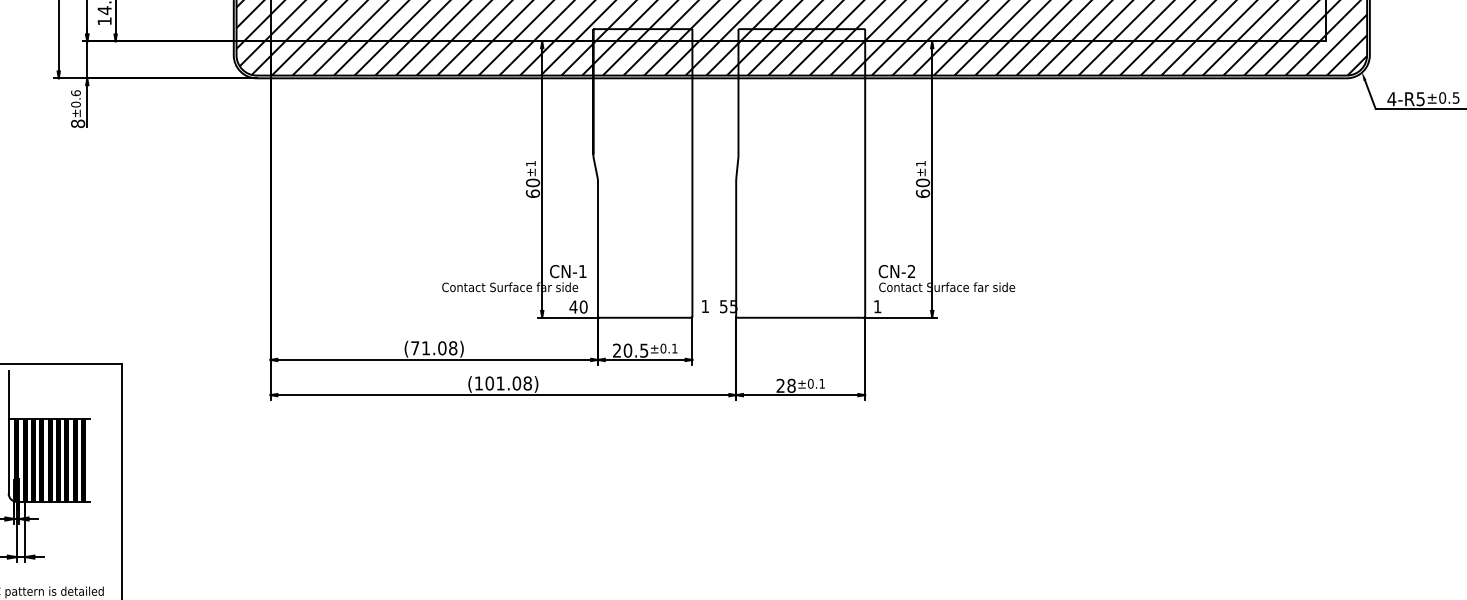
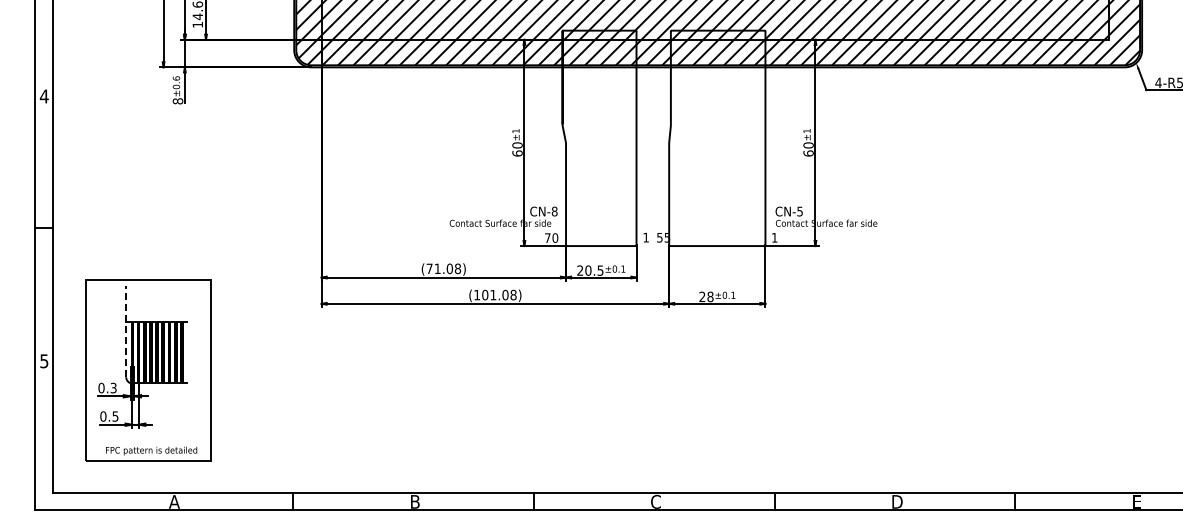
text: (582, 271) -> (554, 211), CN-1 -> CN-8
text: (910, 271) -> (799, 211), CN-2 -> CN-5
text: (573, 306) -> (547, 237), 40 -> 70
line: (9, 432) -> (126, 331), solid -> dashed

